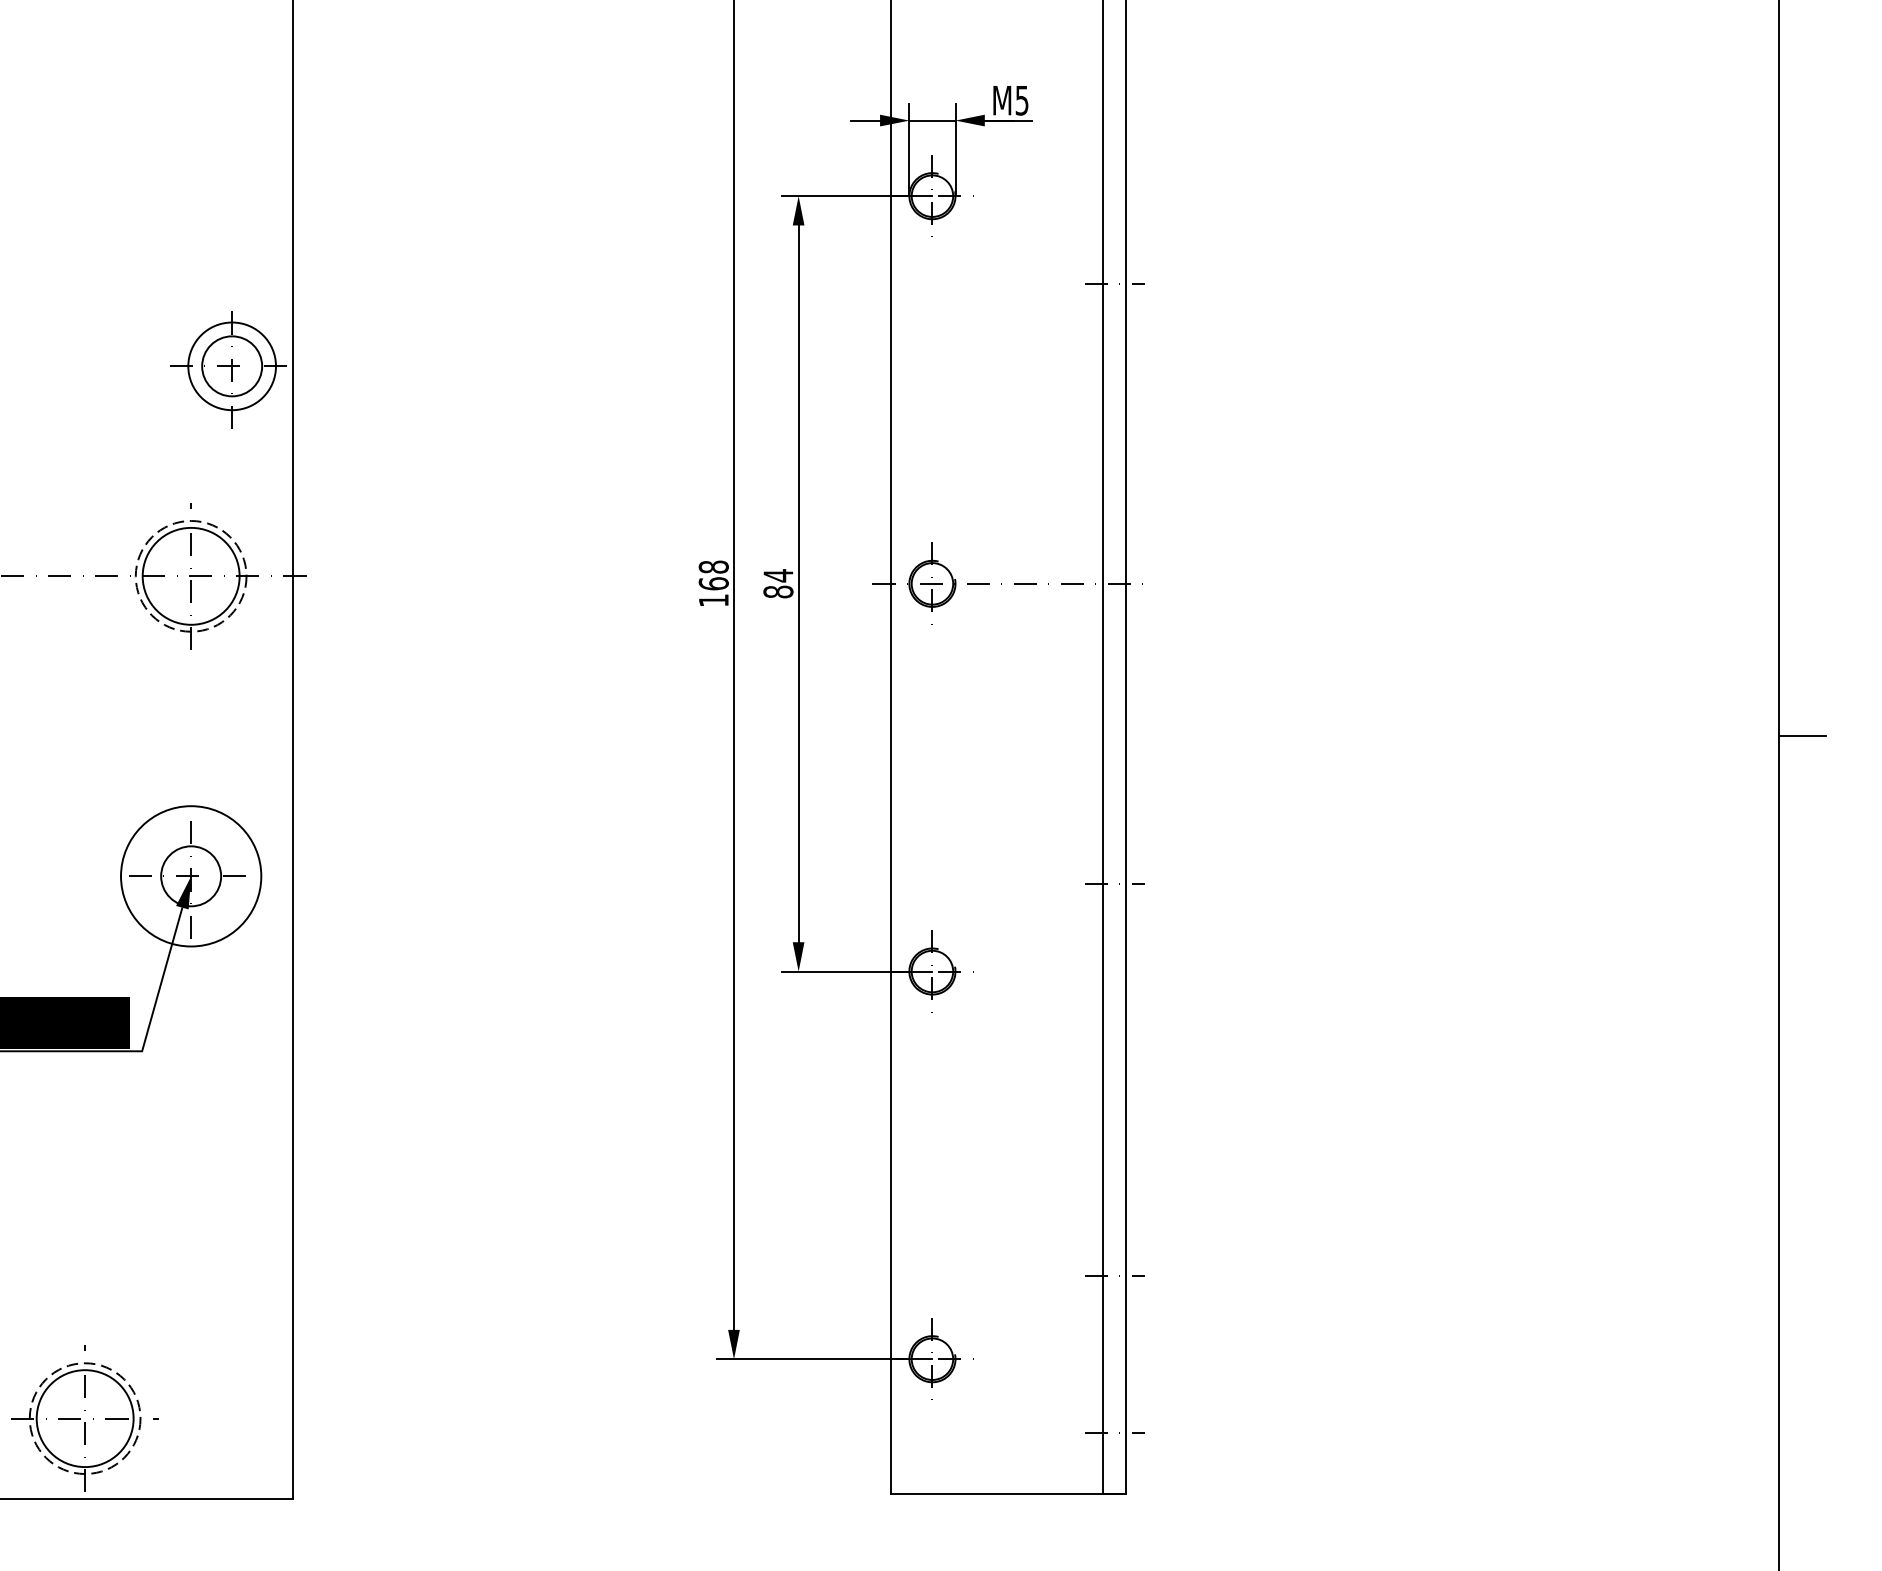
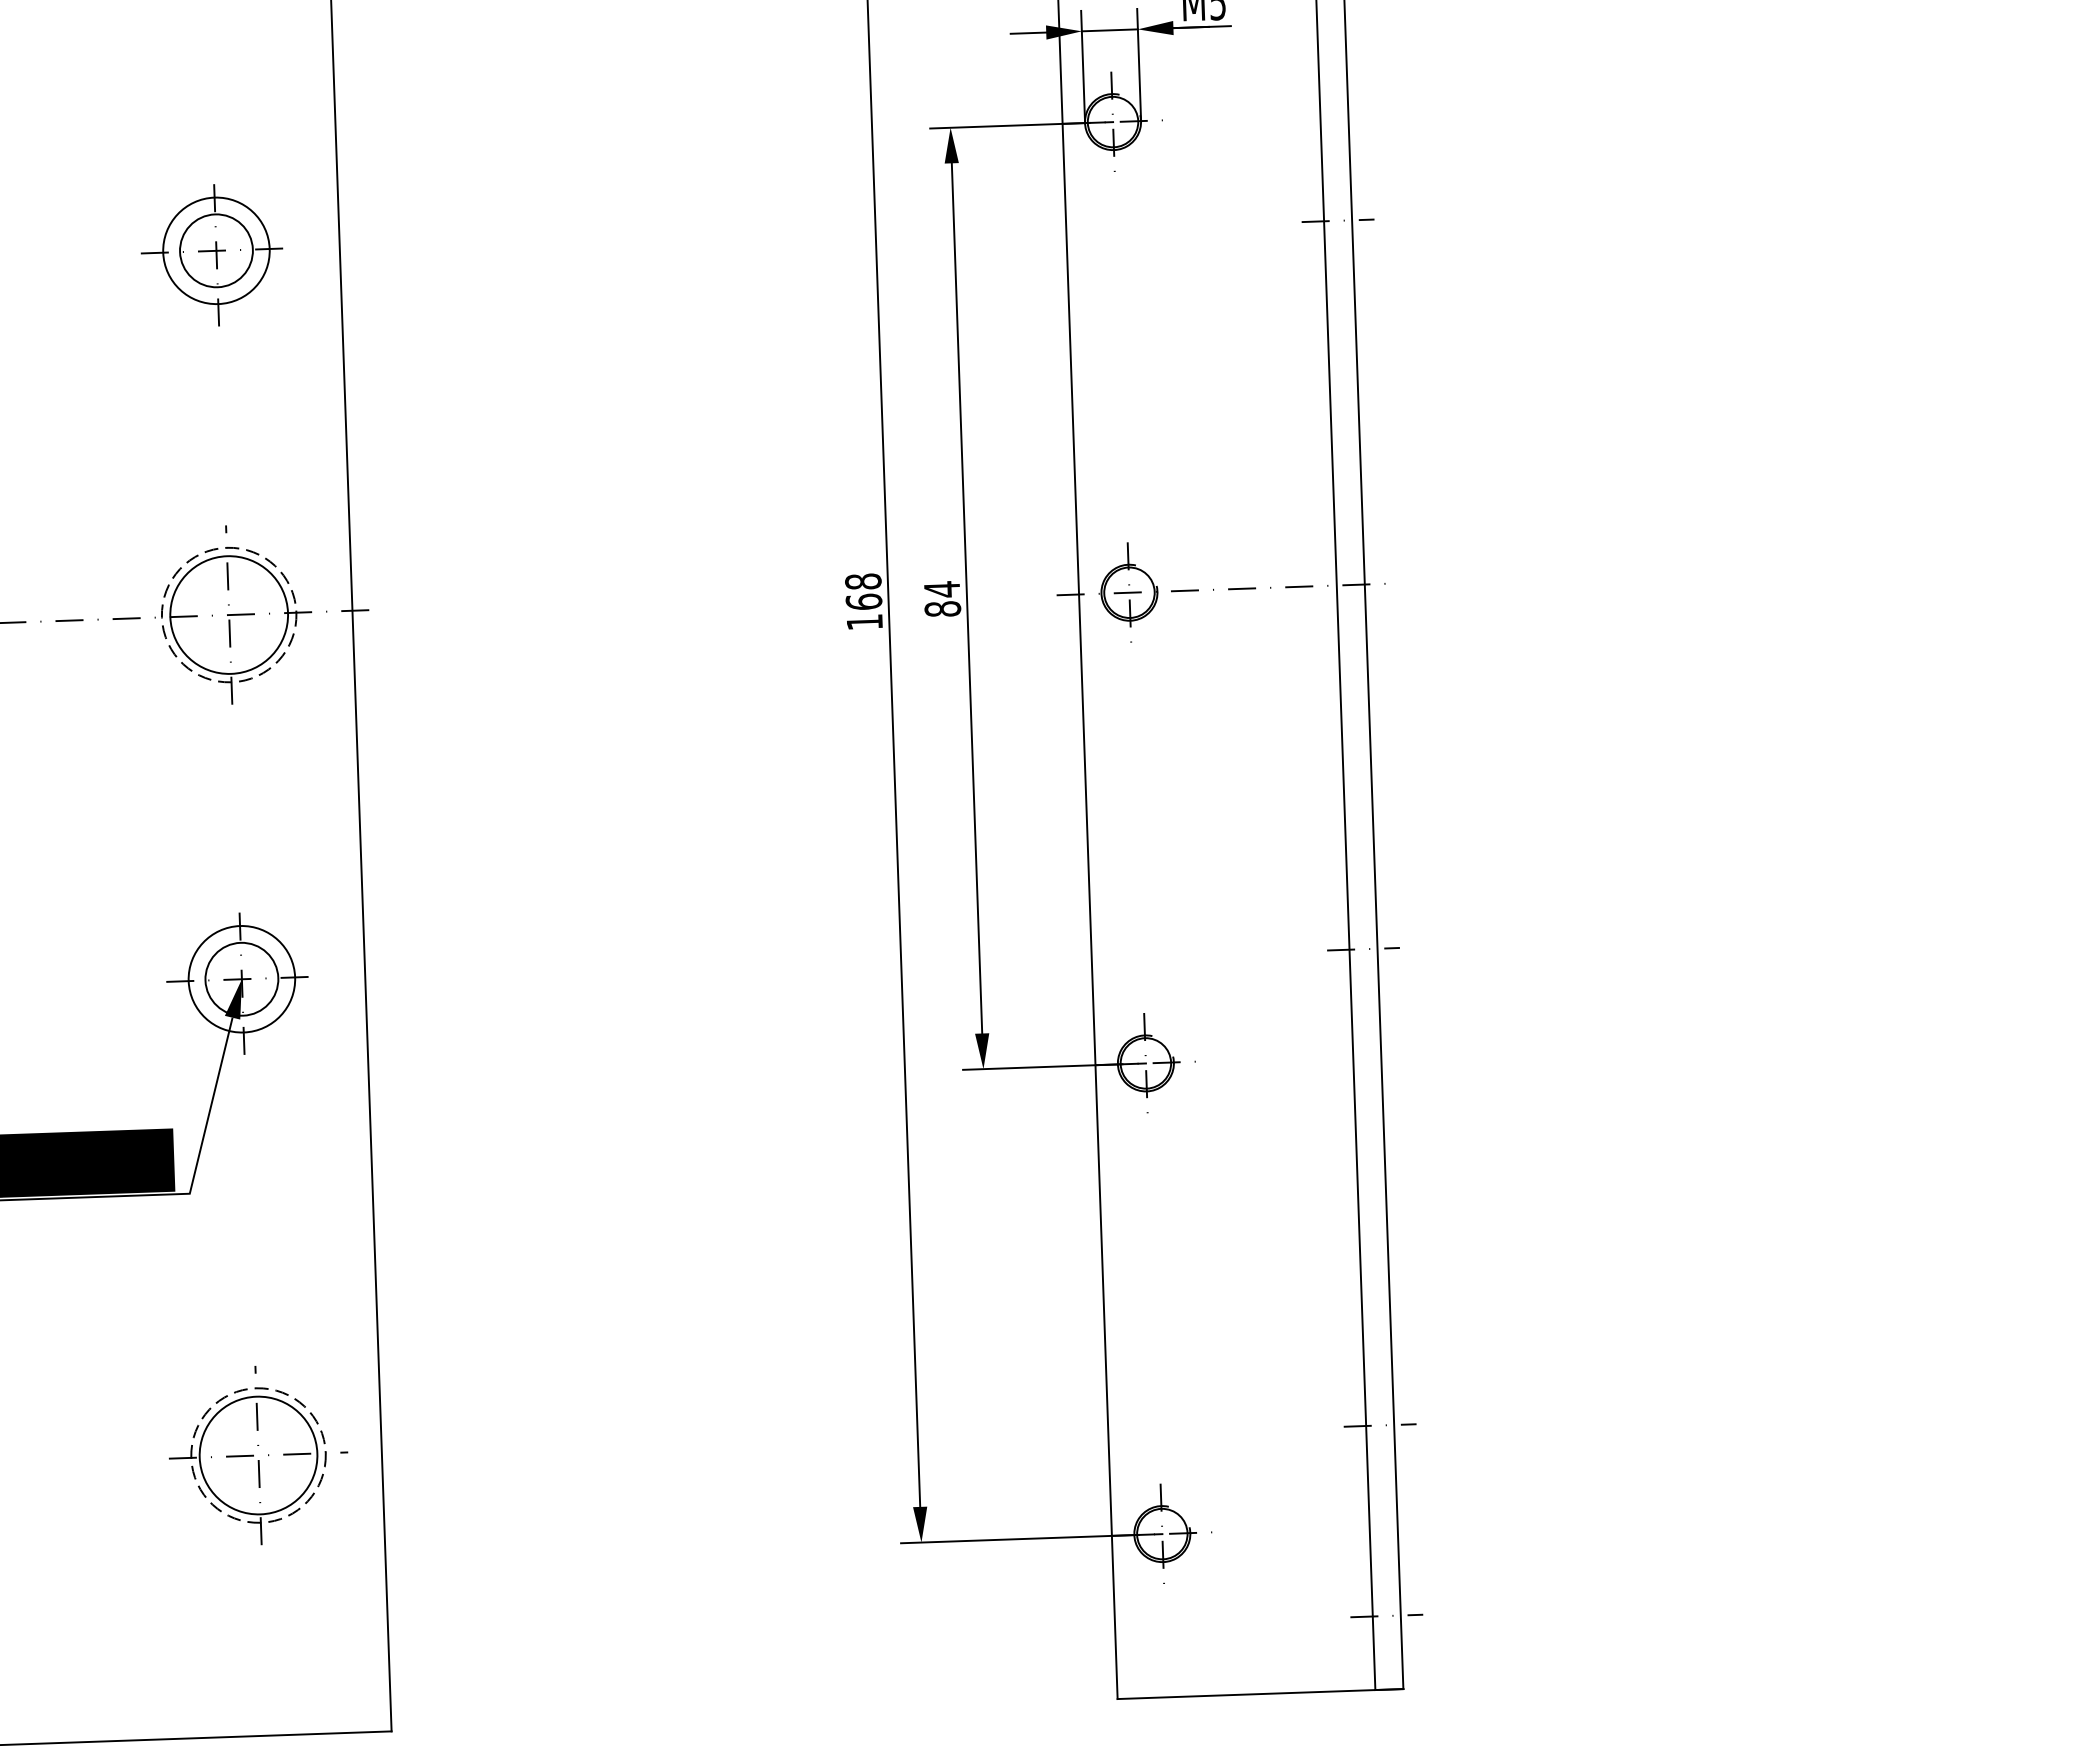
part: (228, 369) -> (212, 254), moved
circle: (191, 876) -> (242, 979), size x0.62
part: (84, 1418) -> (257, 1455), moved

